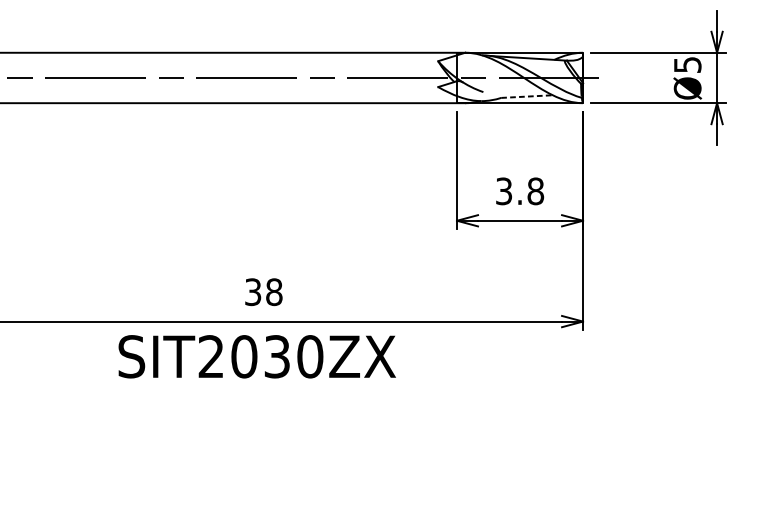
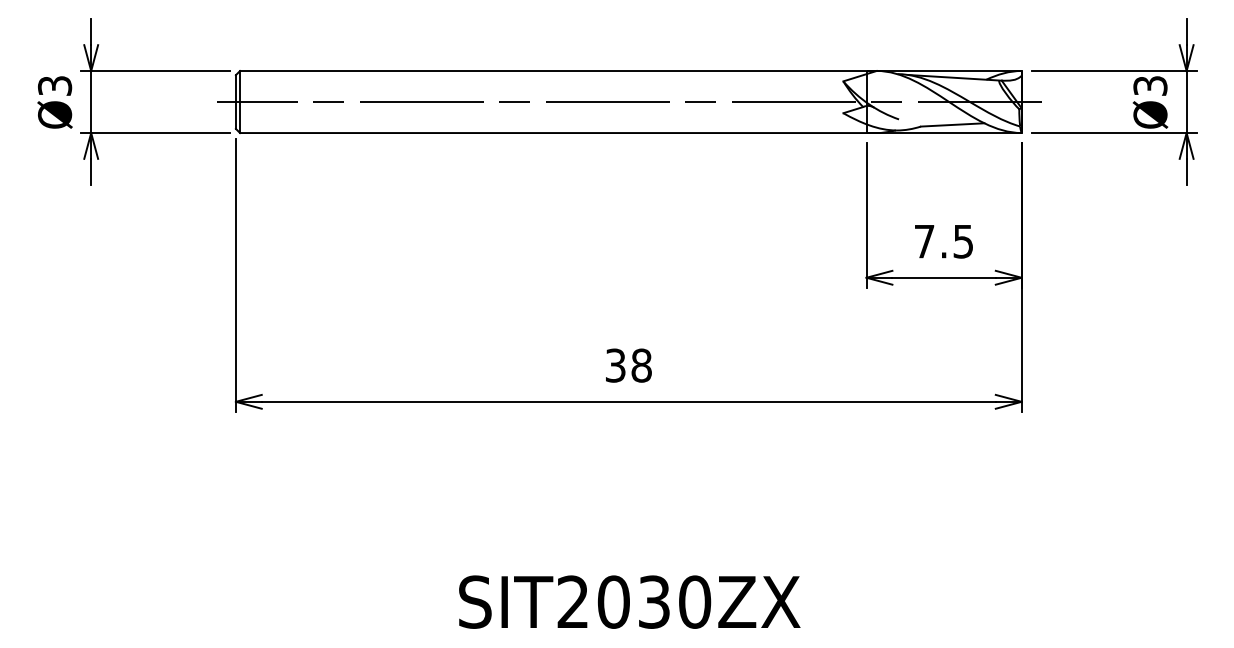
text: (687, 64) -> (1150, 85), Ø5 -> Ø3
line: (526, 96) -> (952, 124), dashed -> solid
text: (519, 191) -> (943, 241), 3.8 -> 7.5
text: (257, 356) -> (629, 601), moved

